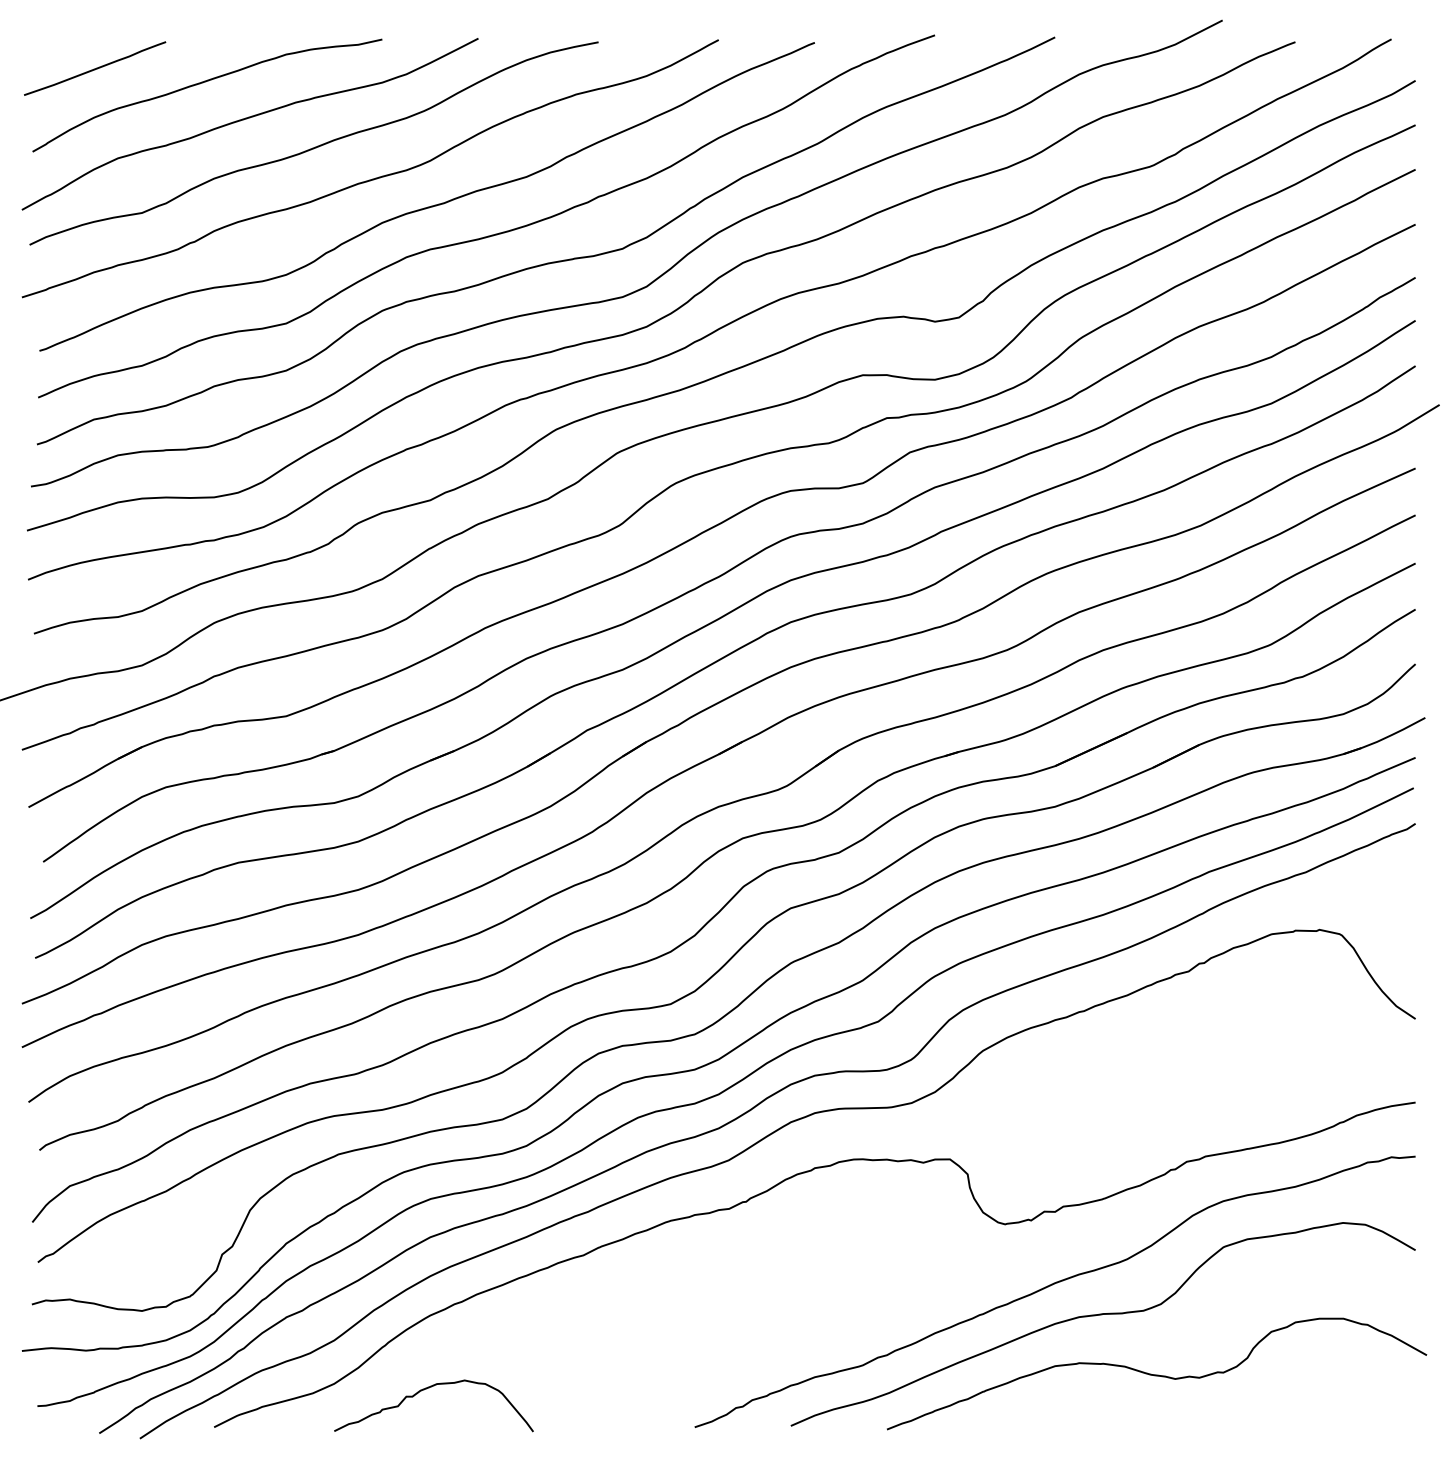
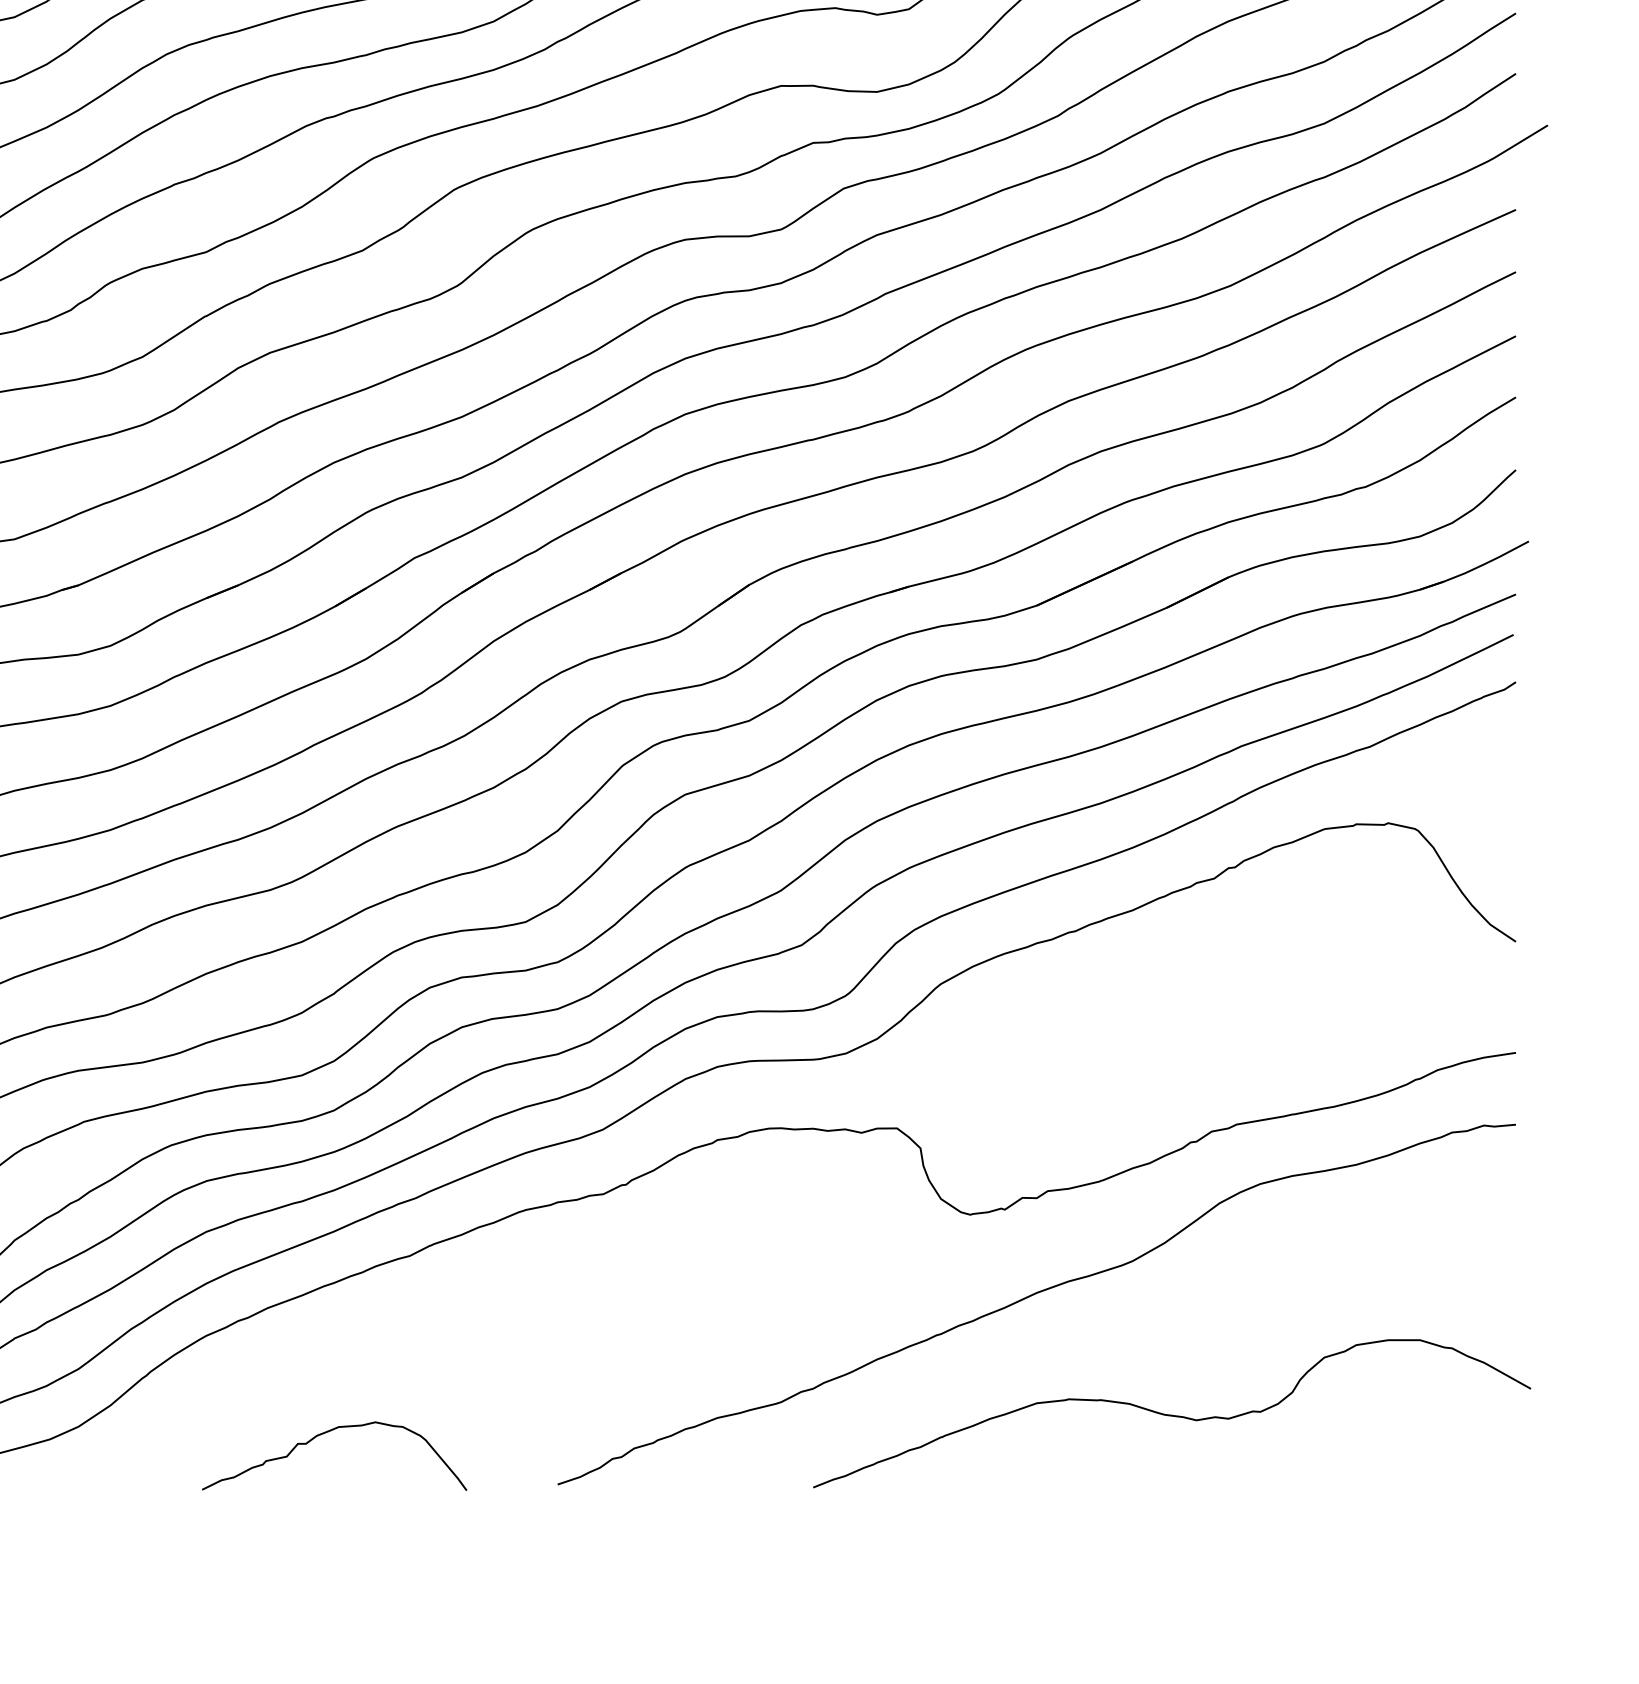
curve: (1102, 1315) -> (1099, 1335), removed
curve: (429, 1388) -> (328, 1432), moved

